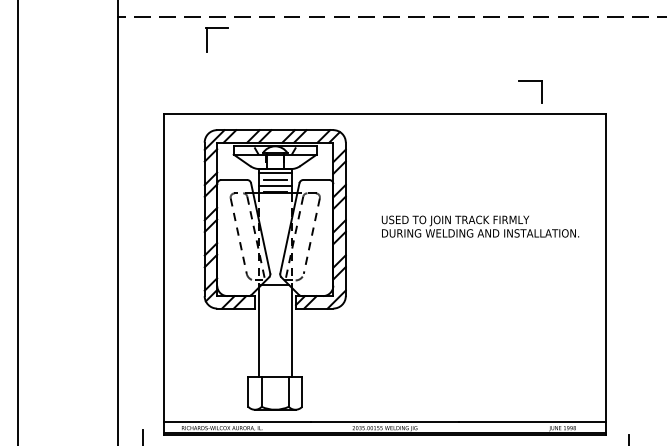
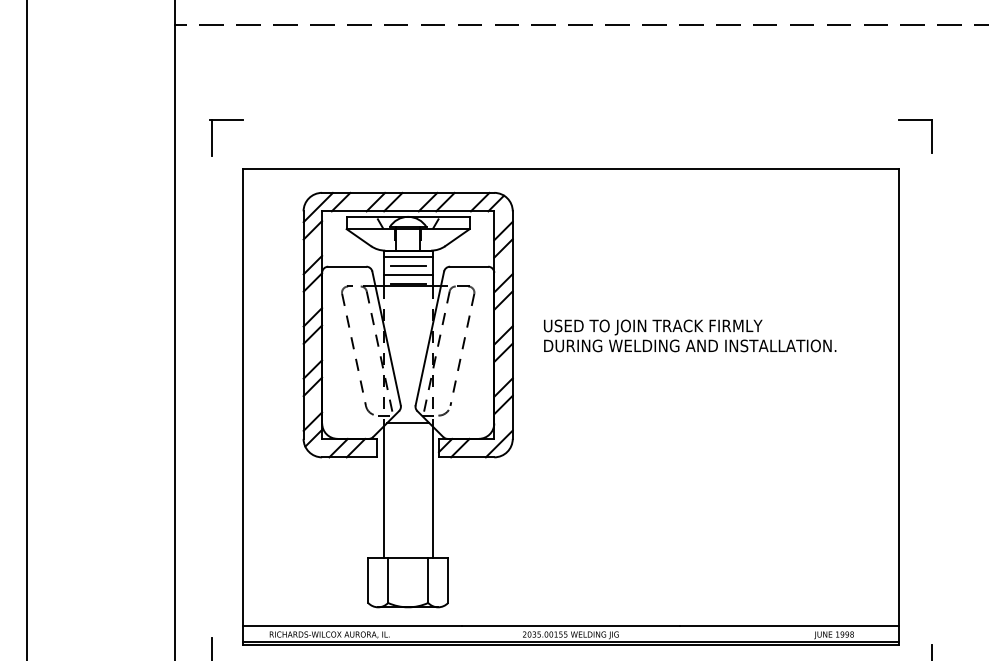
part: (207, 39) -> (212, 137), moved
part: (530, 81) -> (915, 120), moved
text: (480, 226) -> (690, 335), moved

